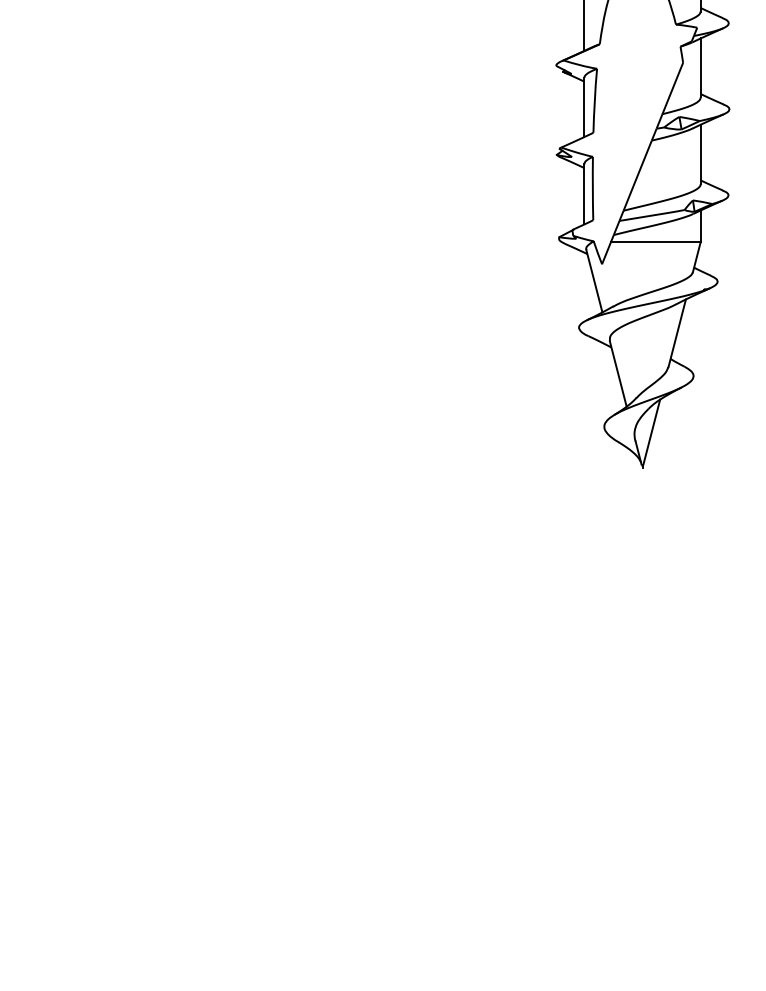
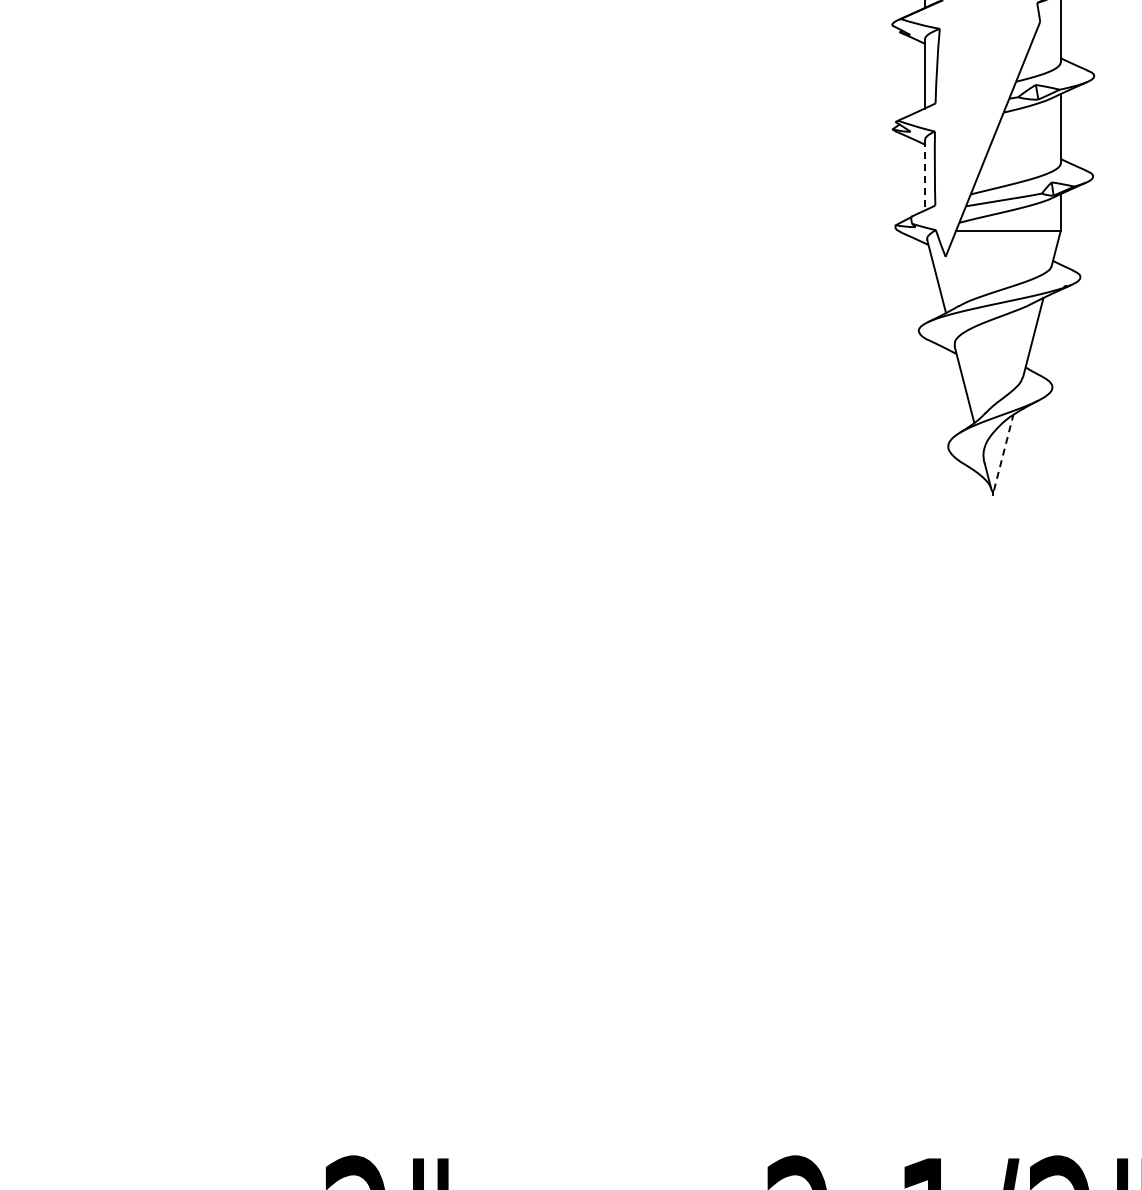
line: (583, 194) -> (924, 175), solid -> dashed
line: (651, 431) -> (1003, 452), solid -> dashed

